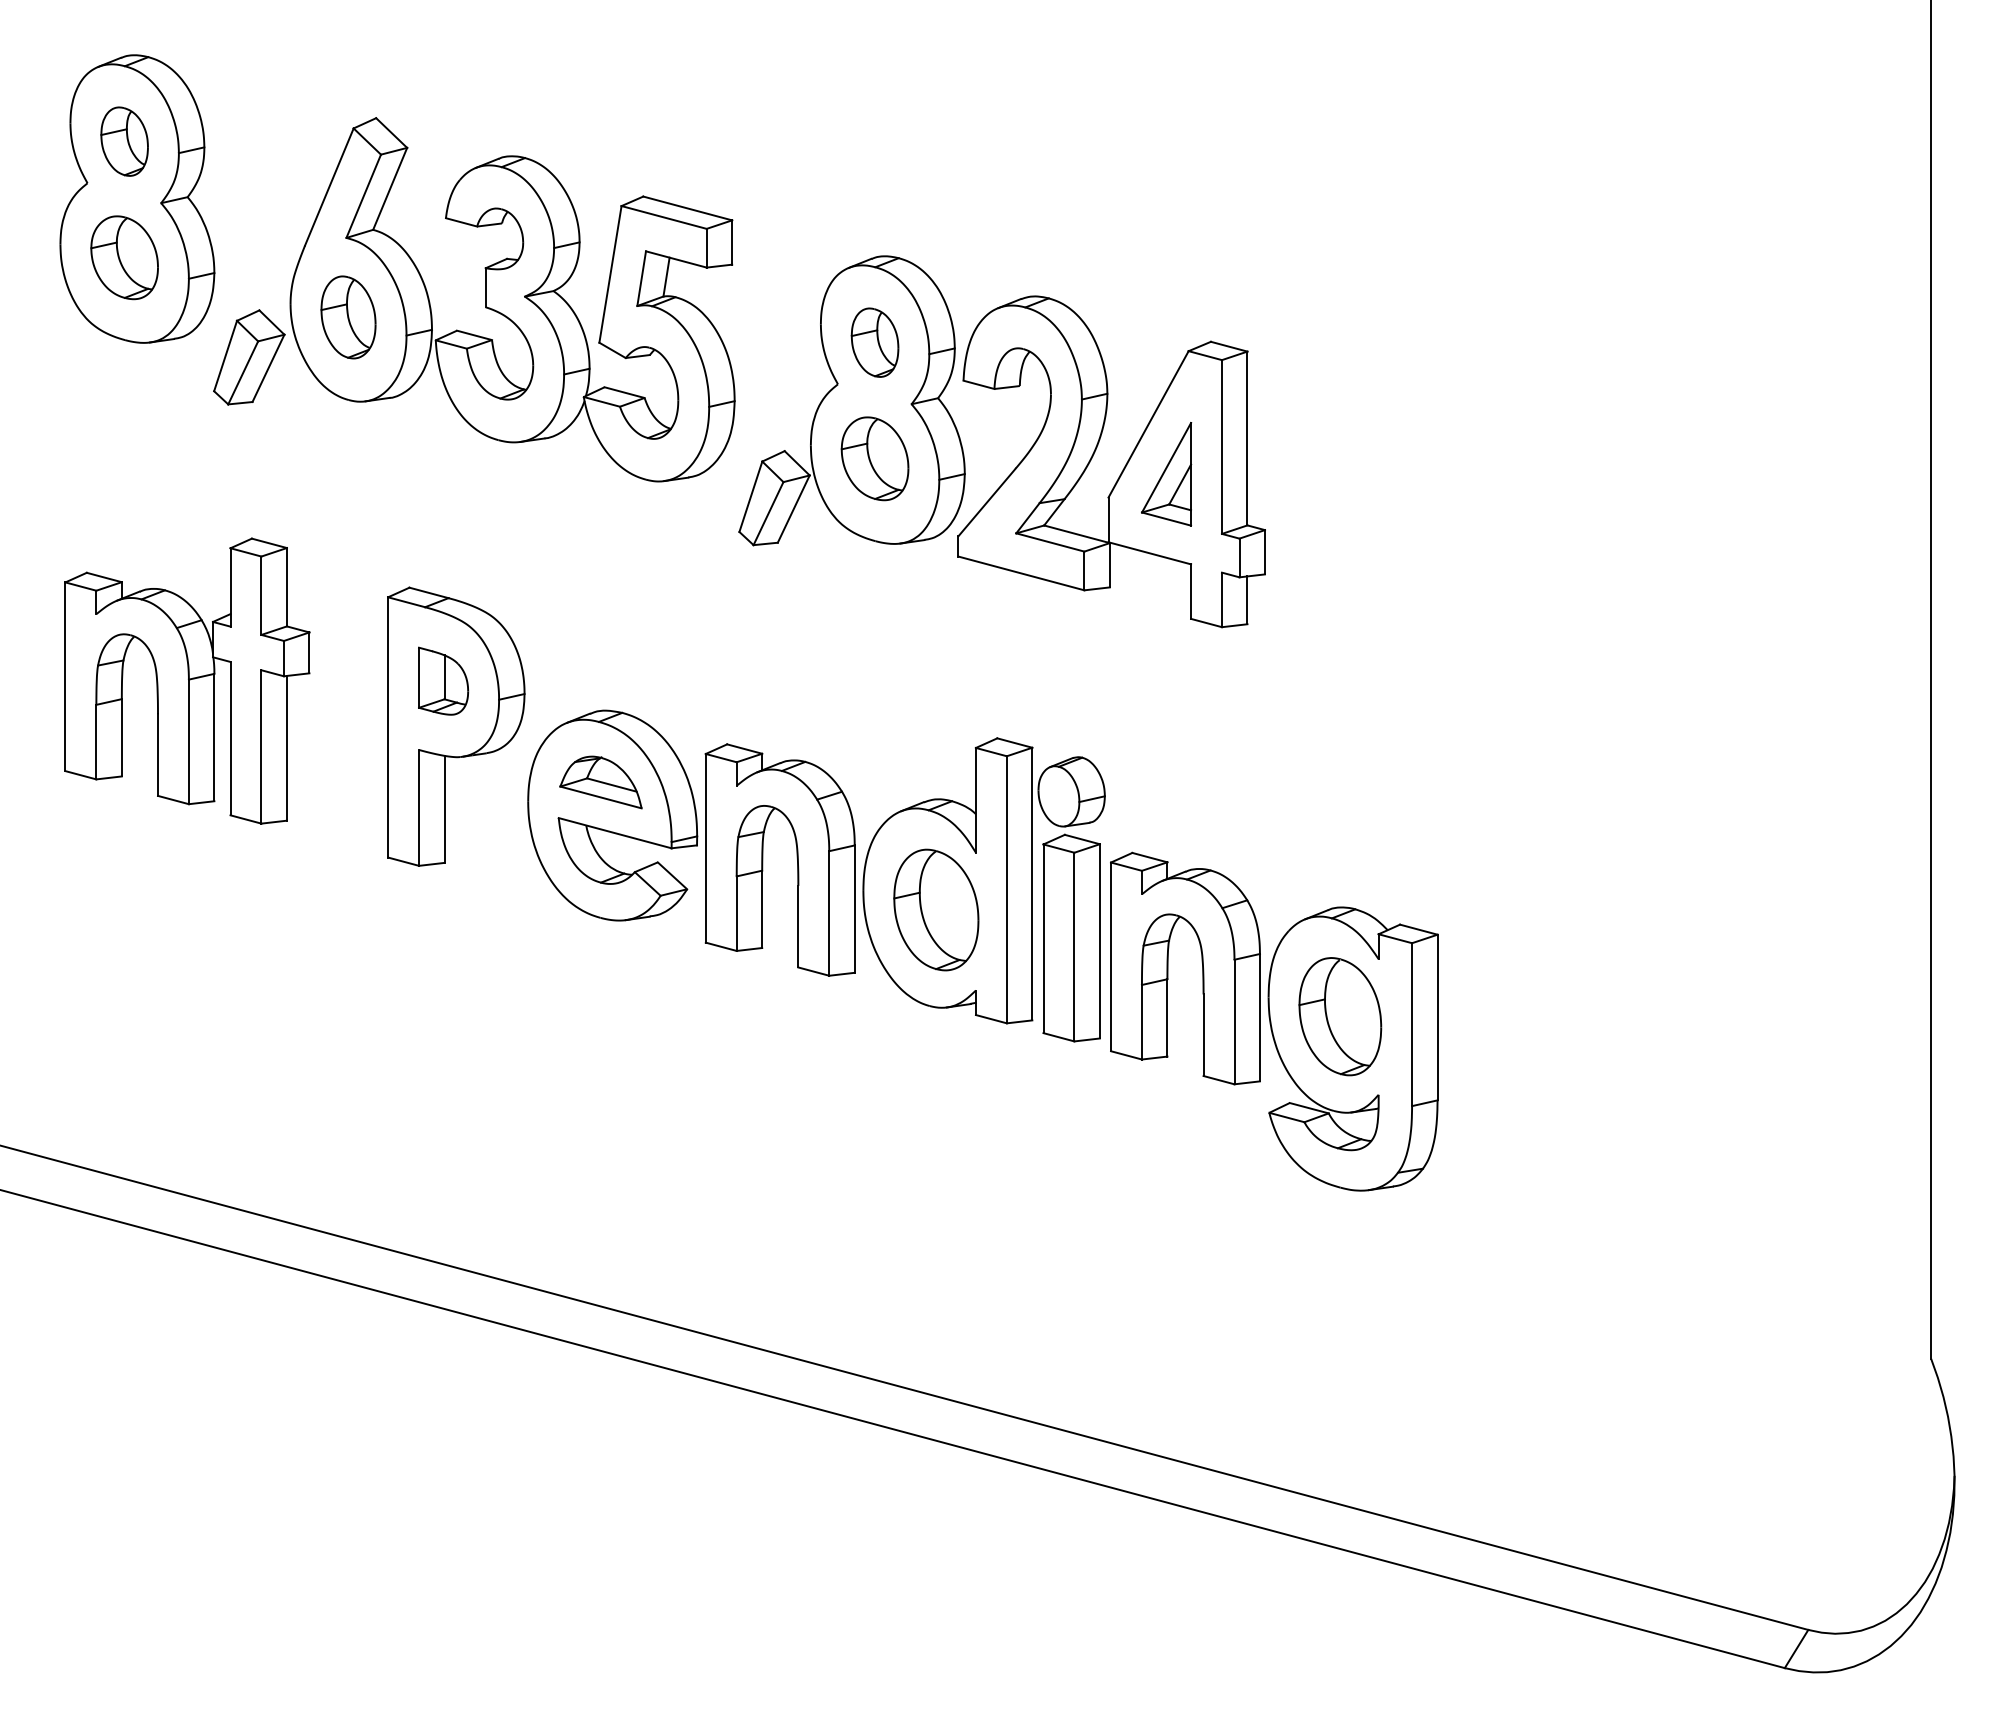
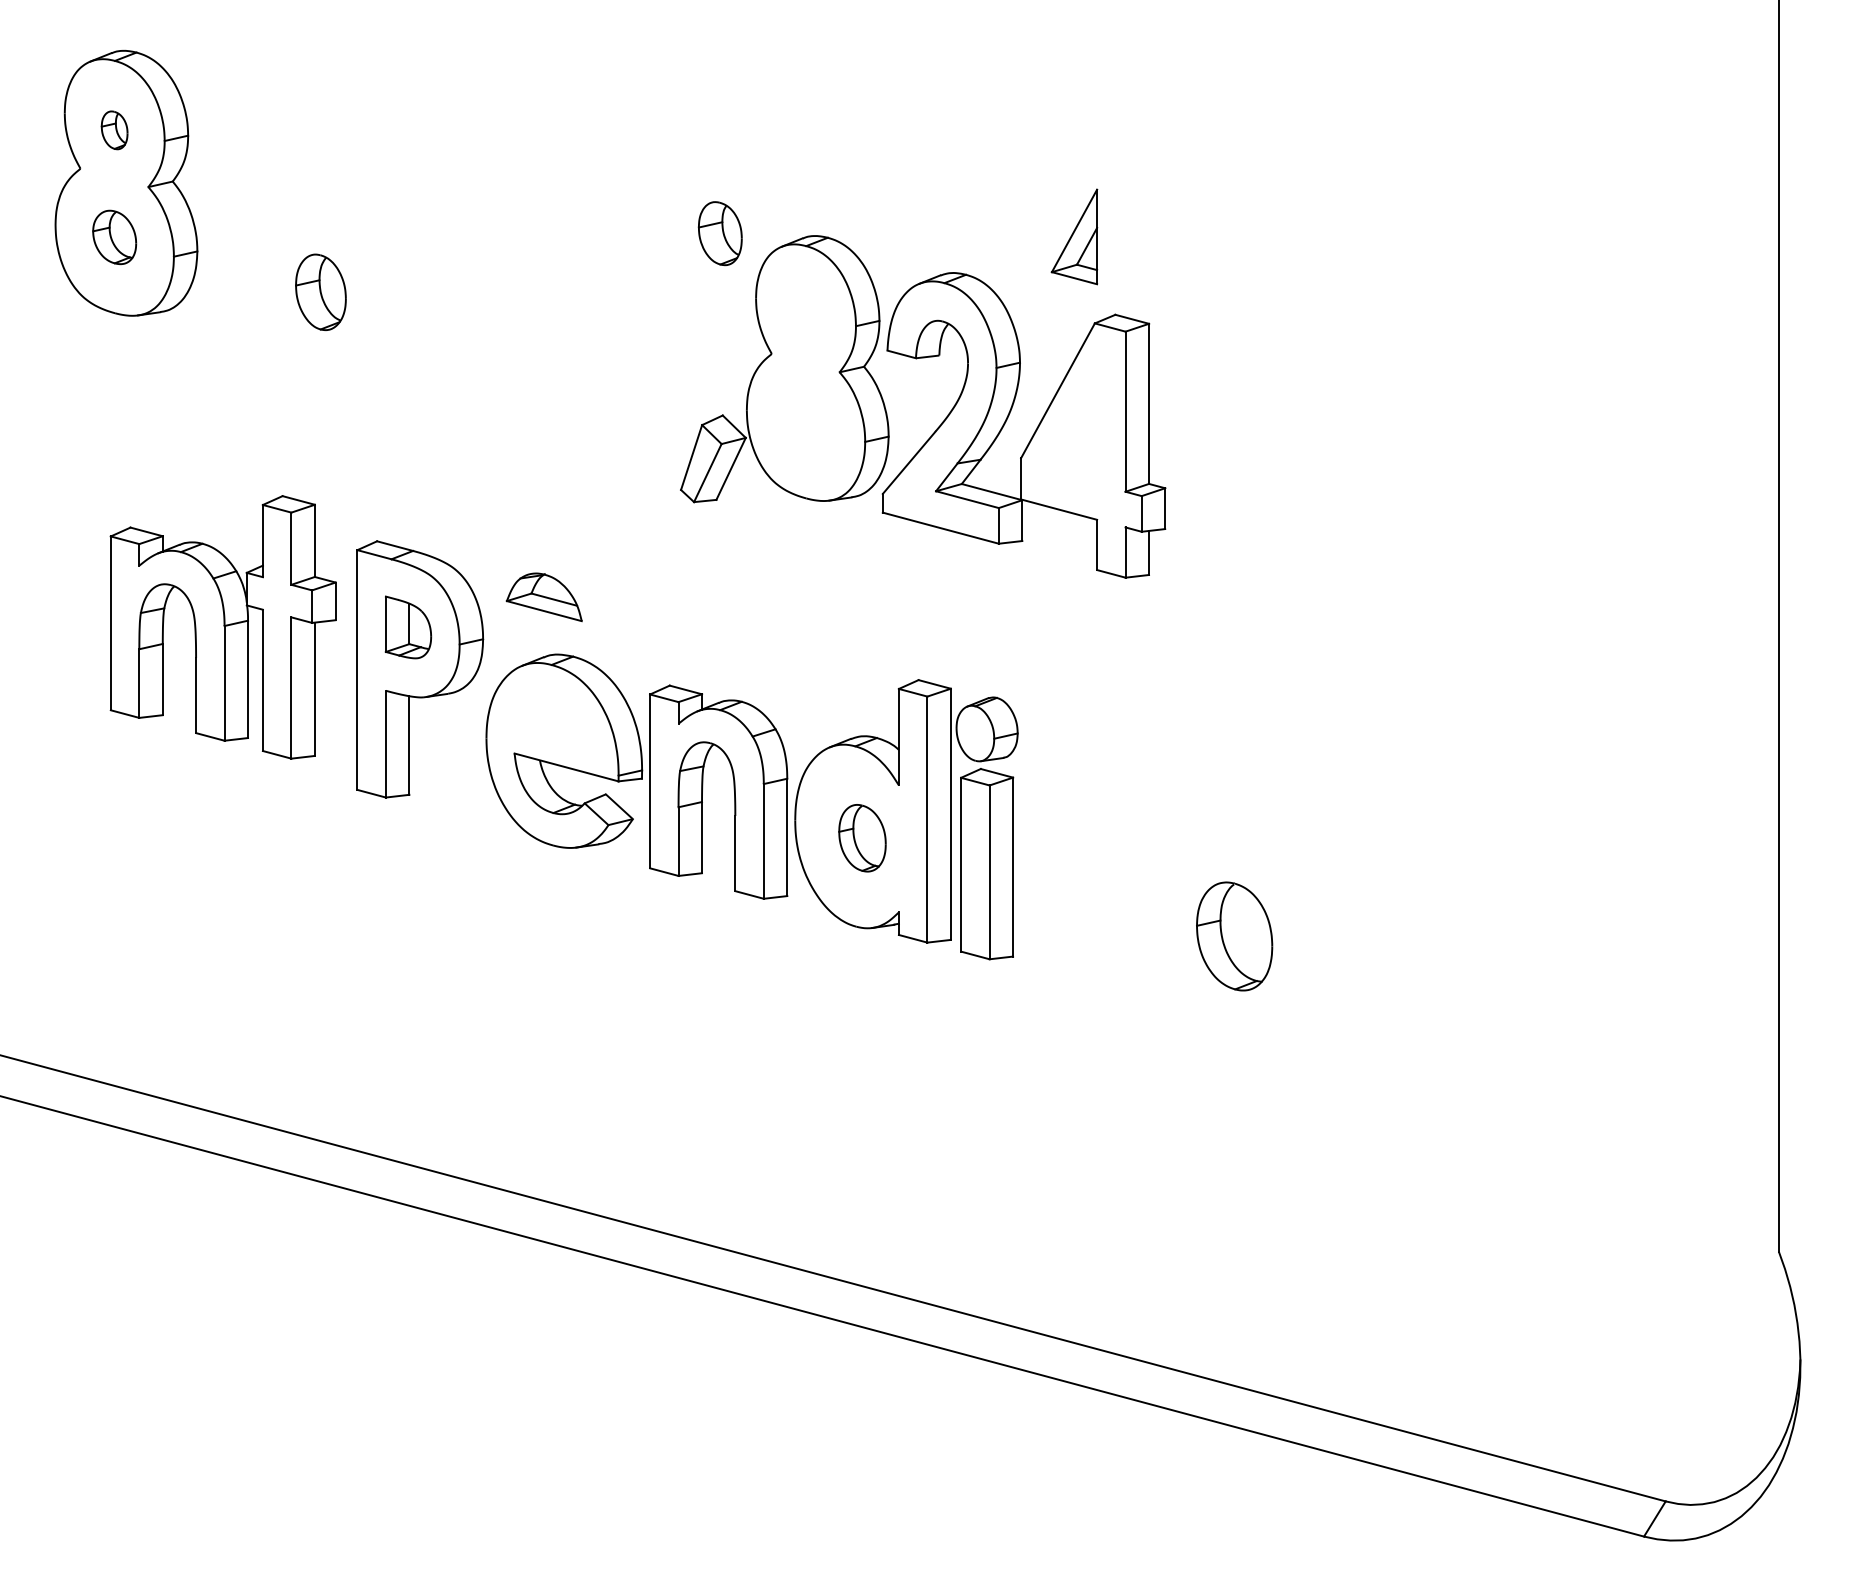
part: (124, 141) -> (114, 130), size x0.6
part: (124, 257) -> (114, 237), size x0.7
part: (485, 299) -> (447, 275), removed
part: (874, 342) -> (719, 233), moved
part: (874, 458) -> (805, 422), removed
part: (1166, 474) -> (1074, 237), moved
part: (187, 680) -> (223, 626), moved
part: (600, 782) -> (543, 597), moved
part: (936, 909) -> (862, 837), size x0.6
part: (1274, 1021) -> (1173, 940), removed

